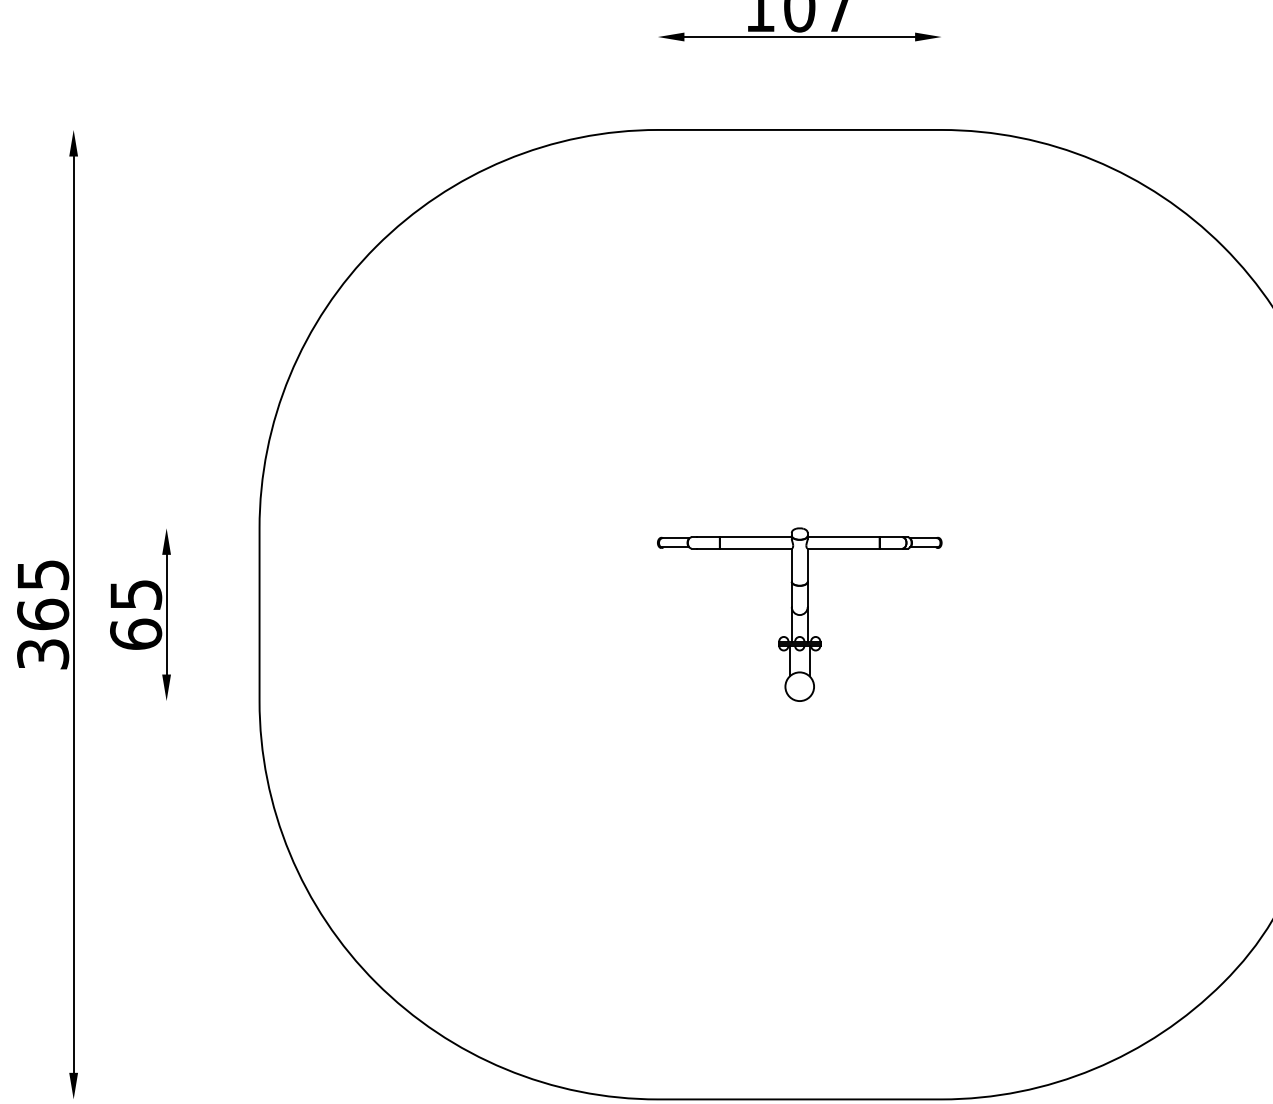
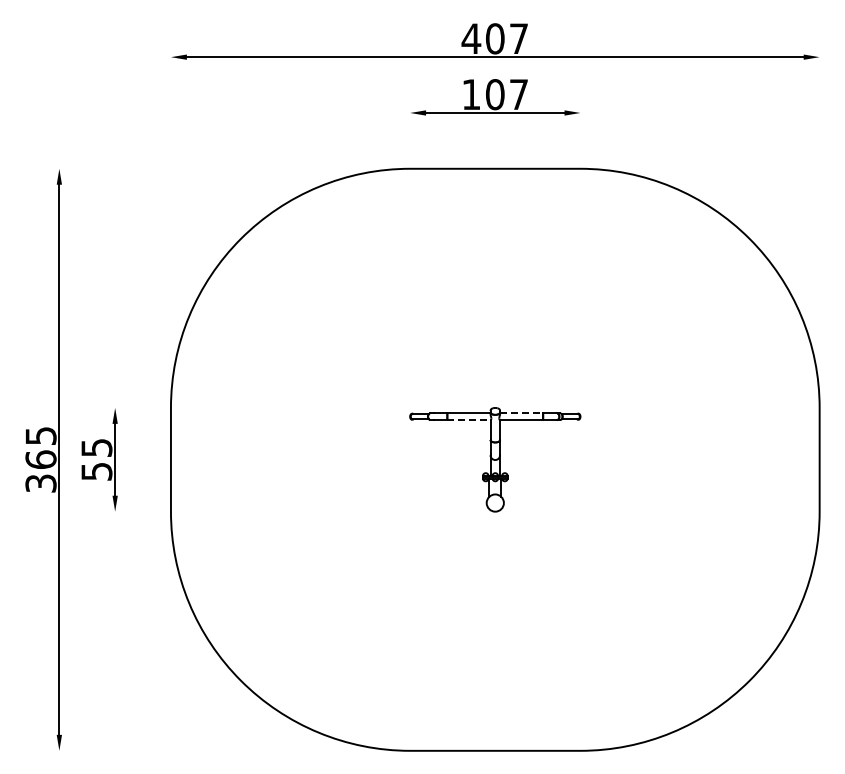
line: (843, 537) -> (521, 413), solid -> dashed
line: (755, 549) -> (468, 420), solid -> dashed
text: (135, 634) -> (96, 471), 65 -> 55

